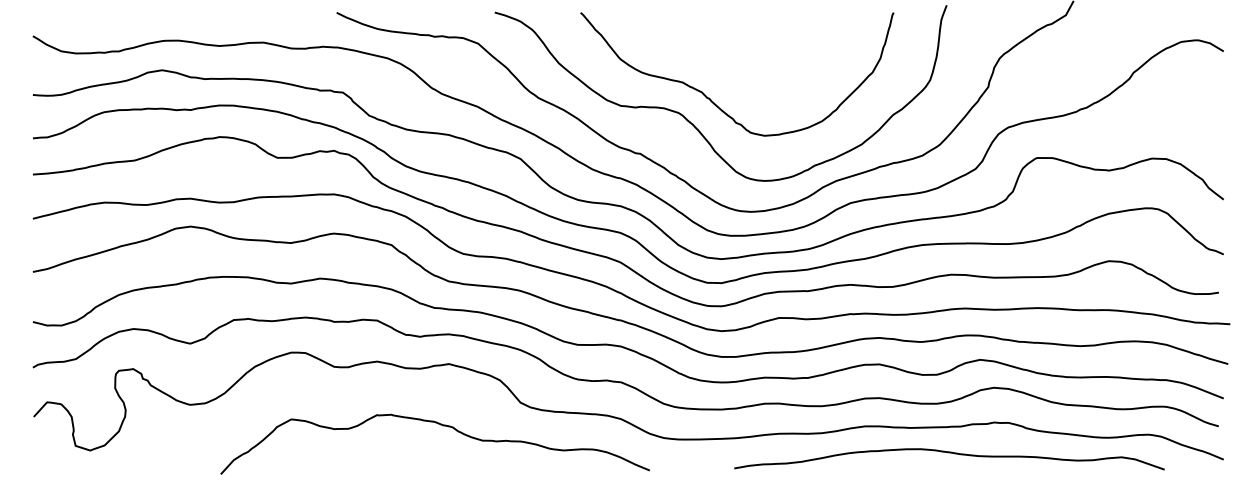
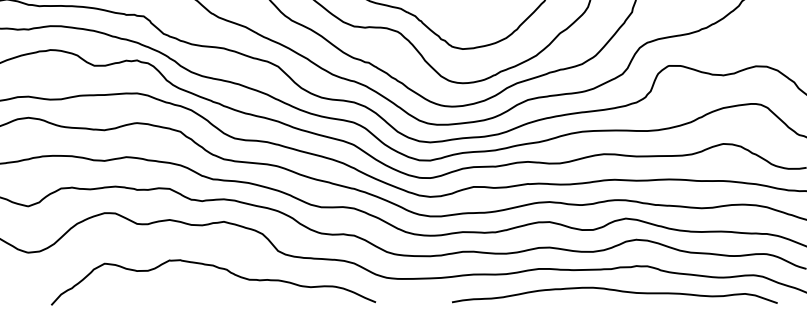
curve: (949, 453) -> (614, 291), moved

